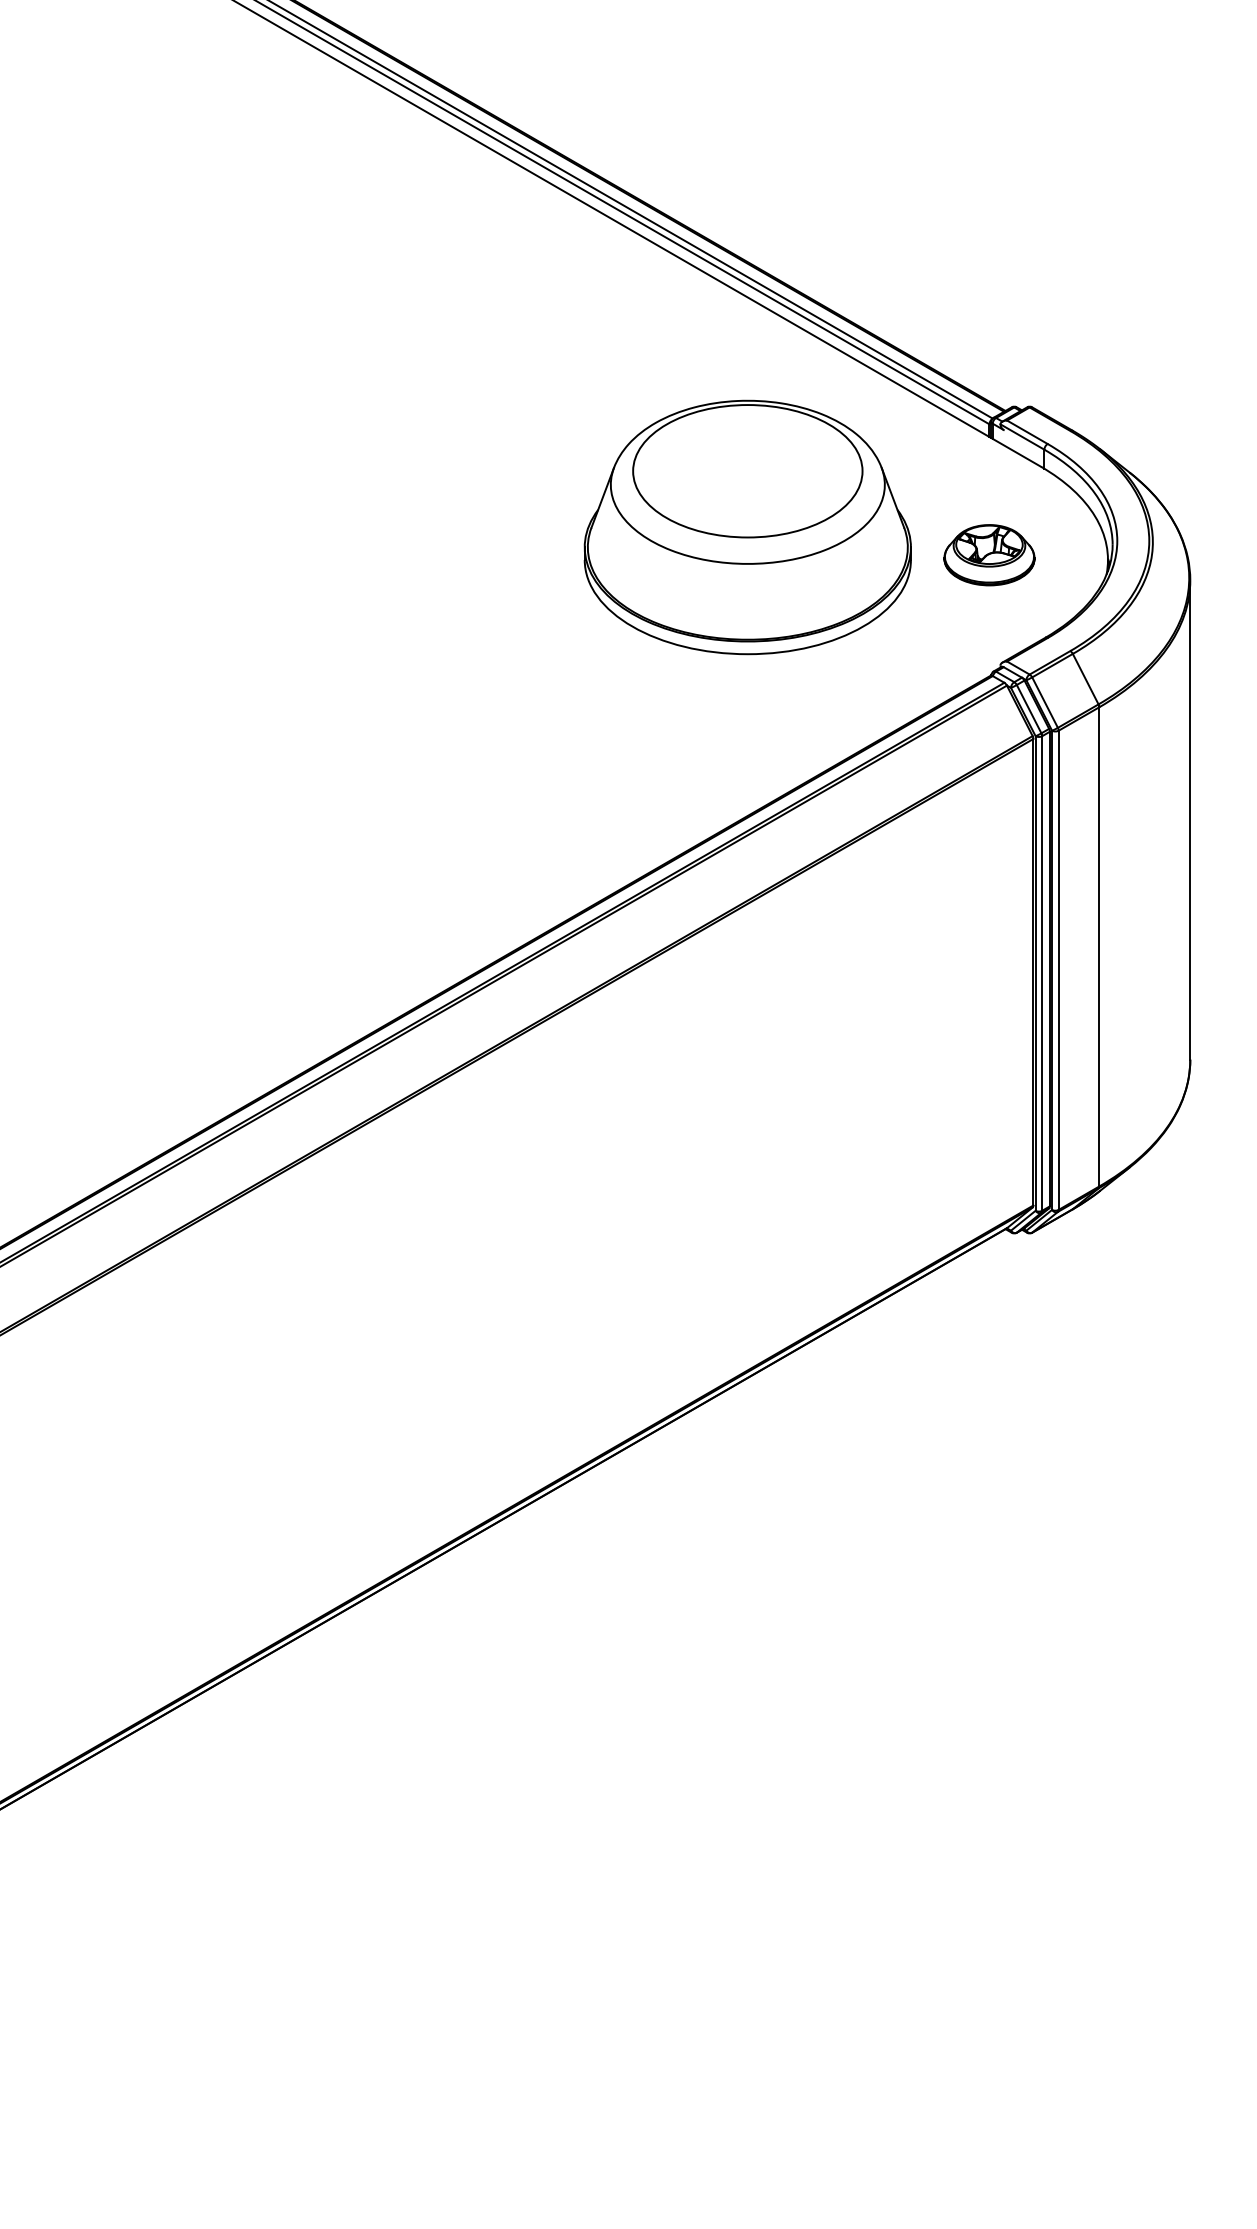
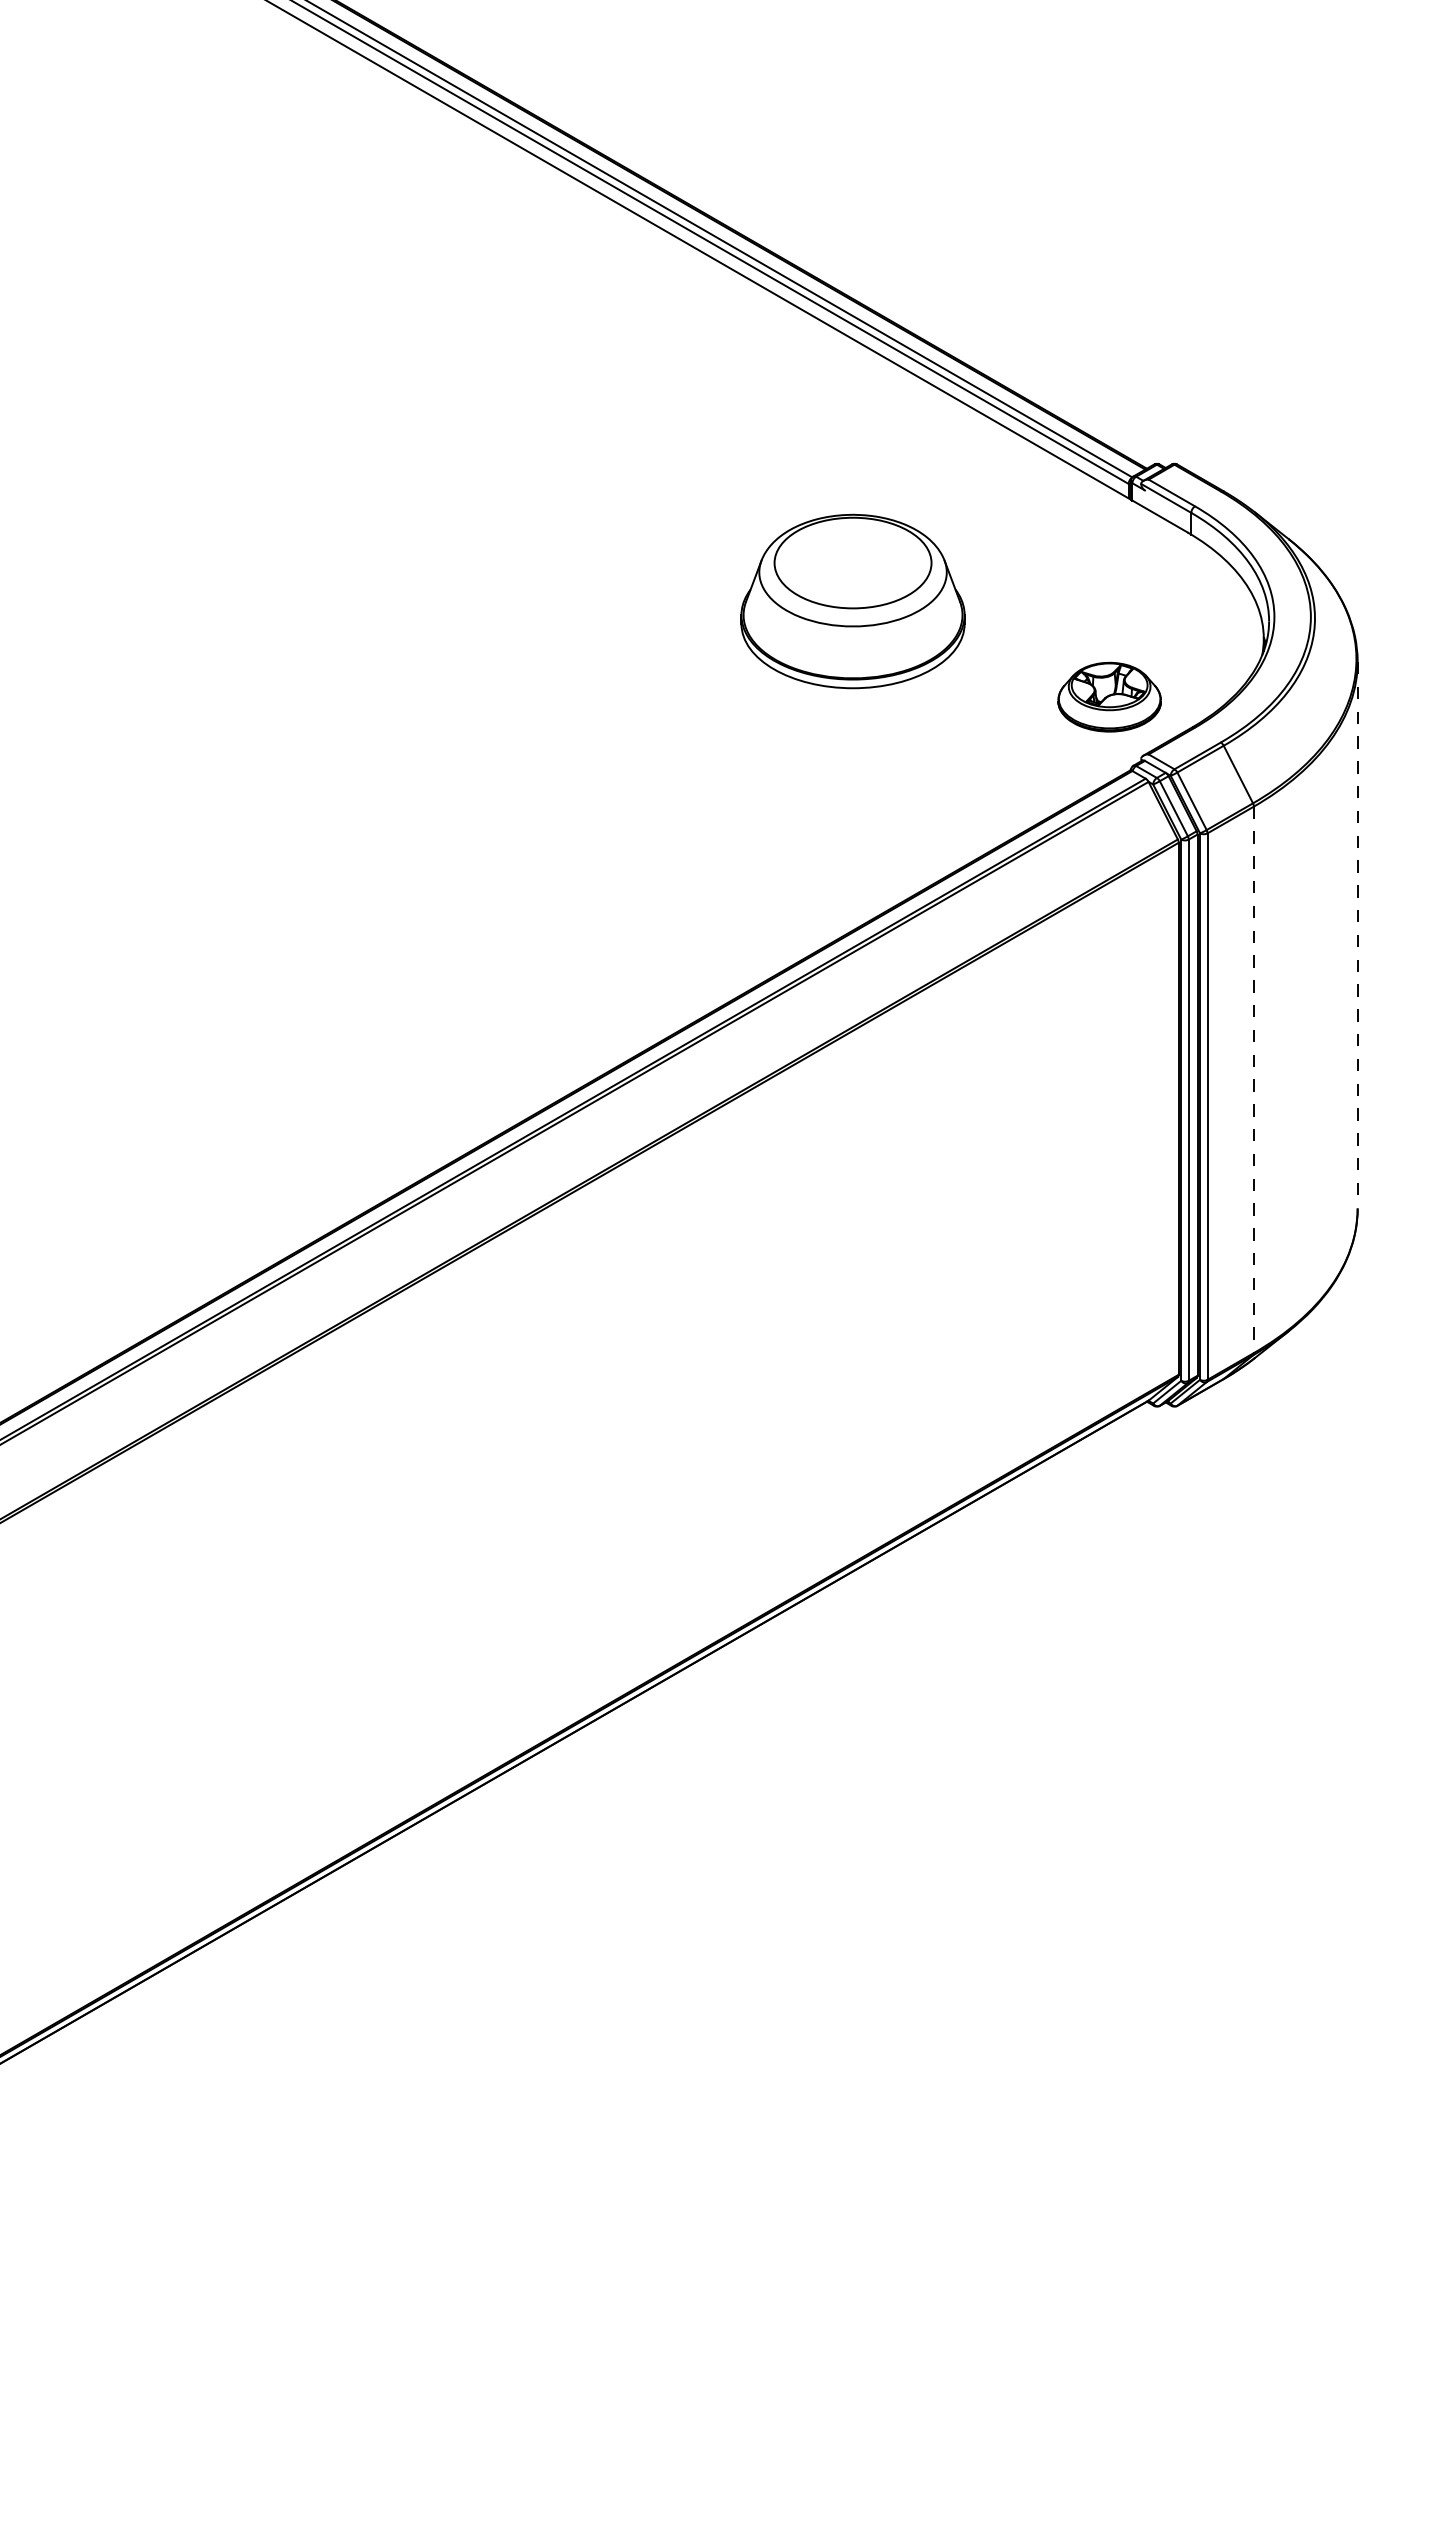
part: (747, 527) -> (852, 601), size x0.6
part: (989, 554) -> (1109, 696), moved
line: (1190, 820) -> (1357, 935), solid -> dashed
line: (1098, 947) -> (1253, 1080), solid -> dashed

